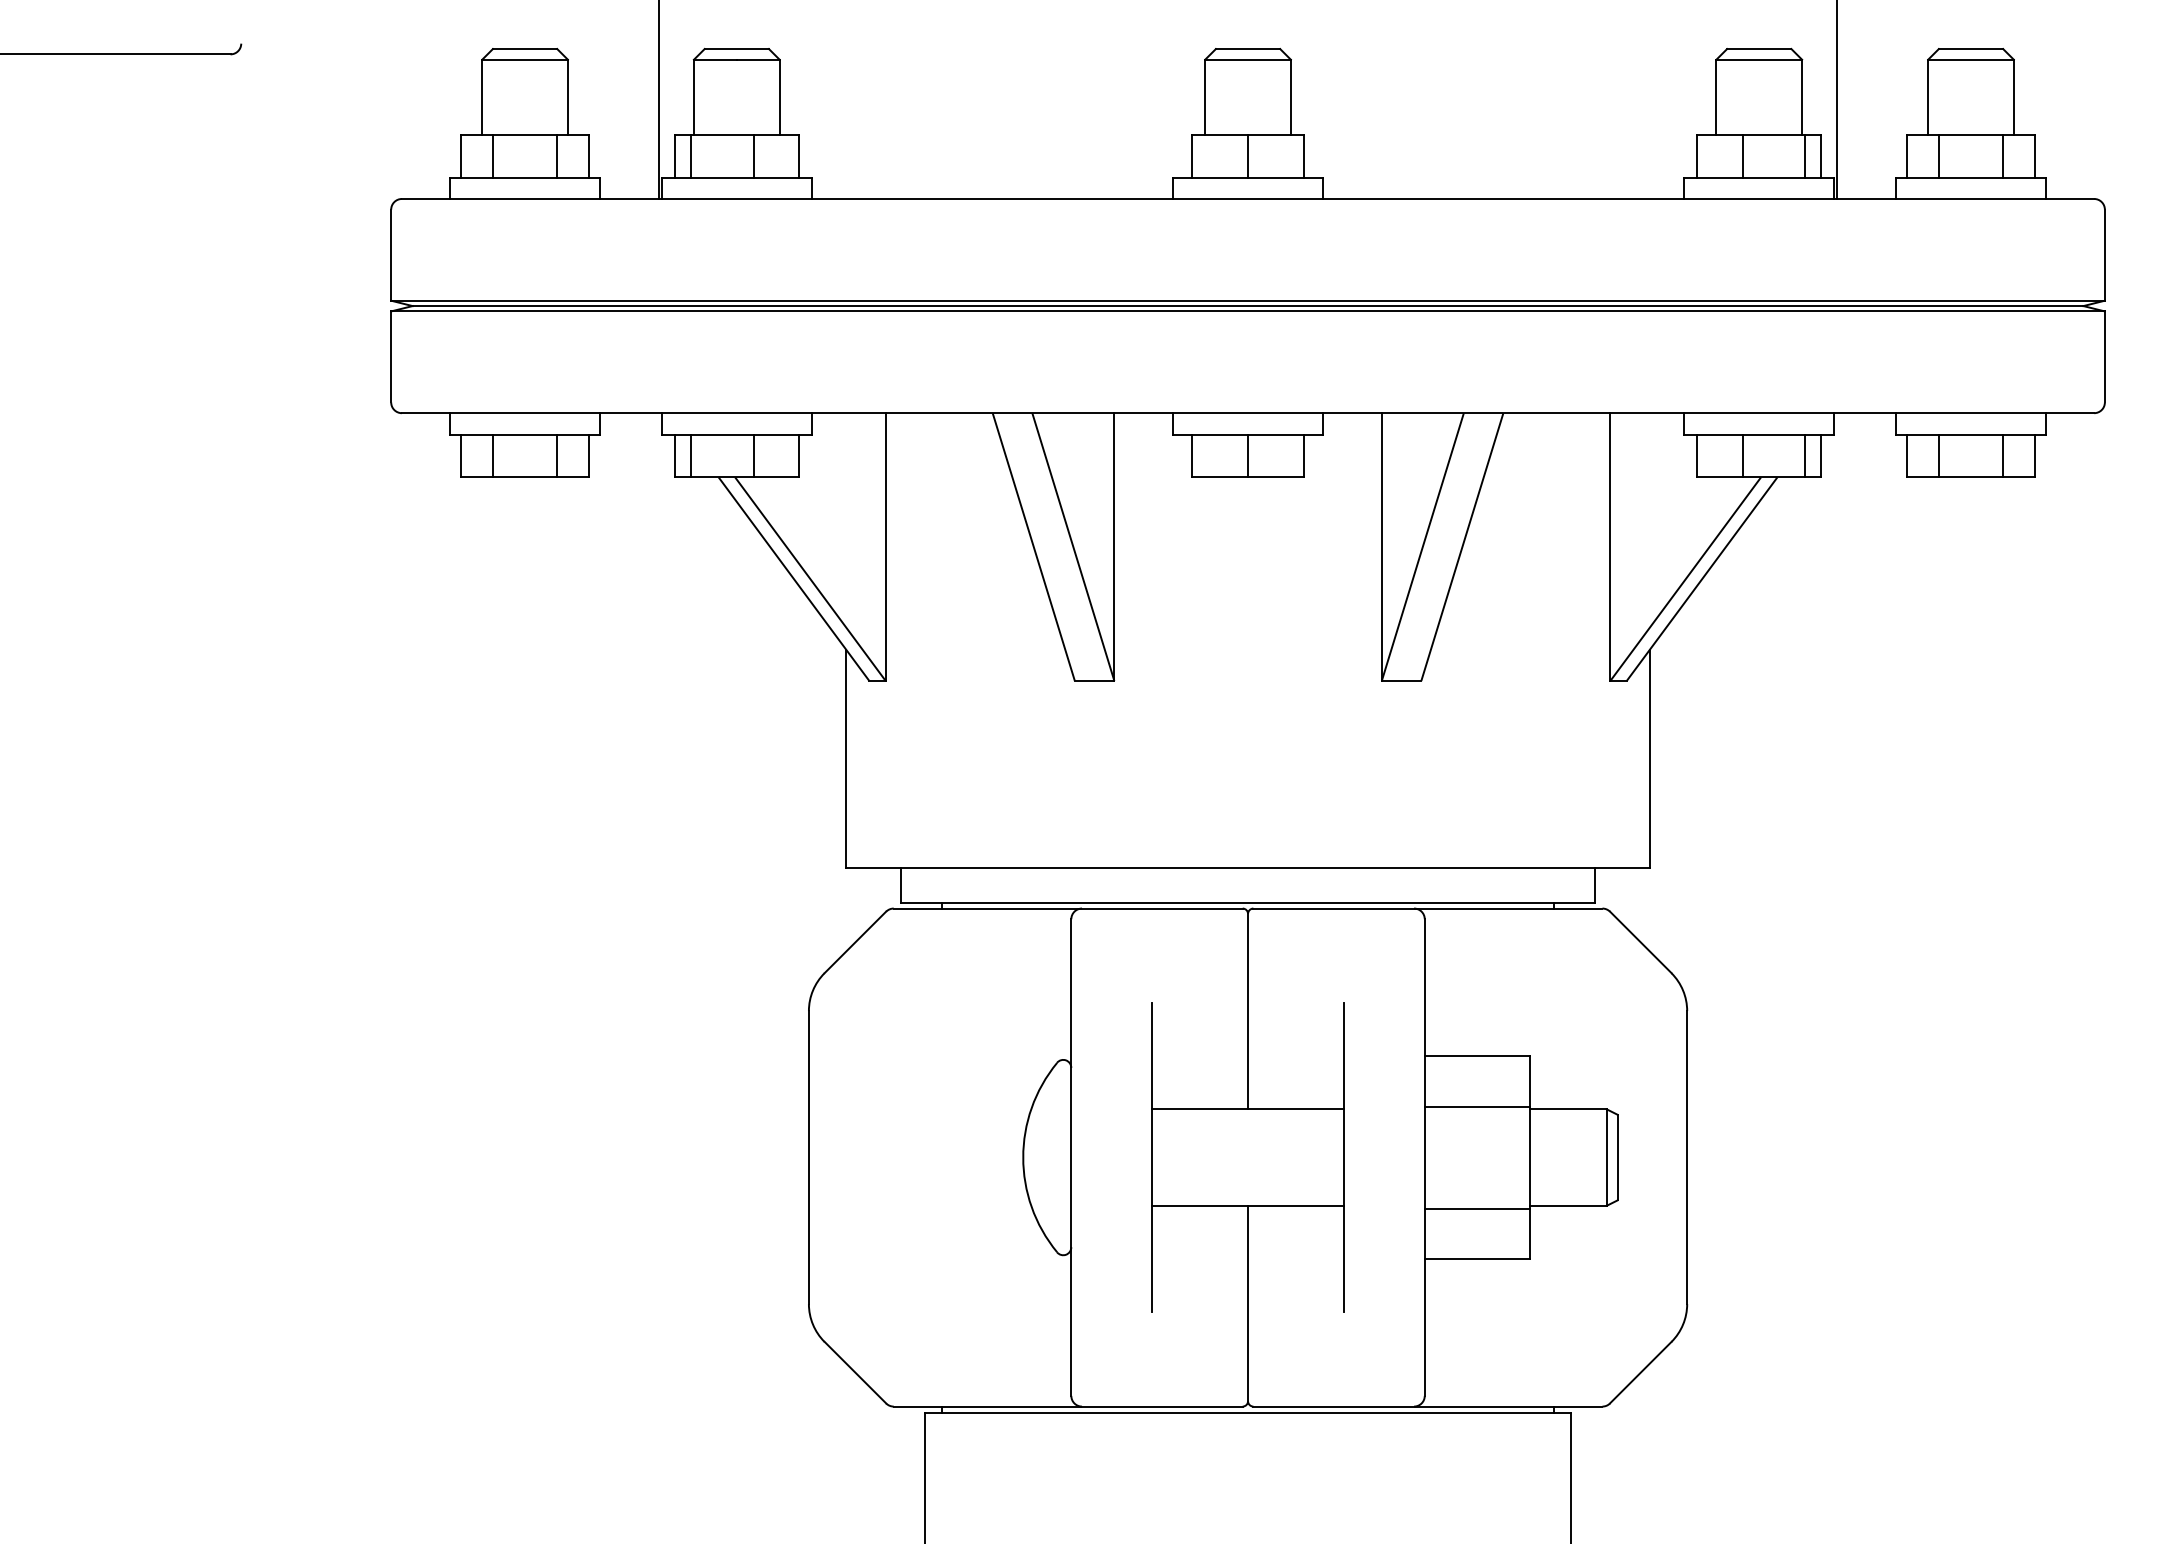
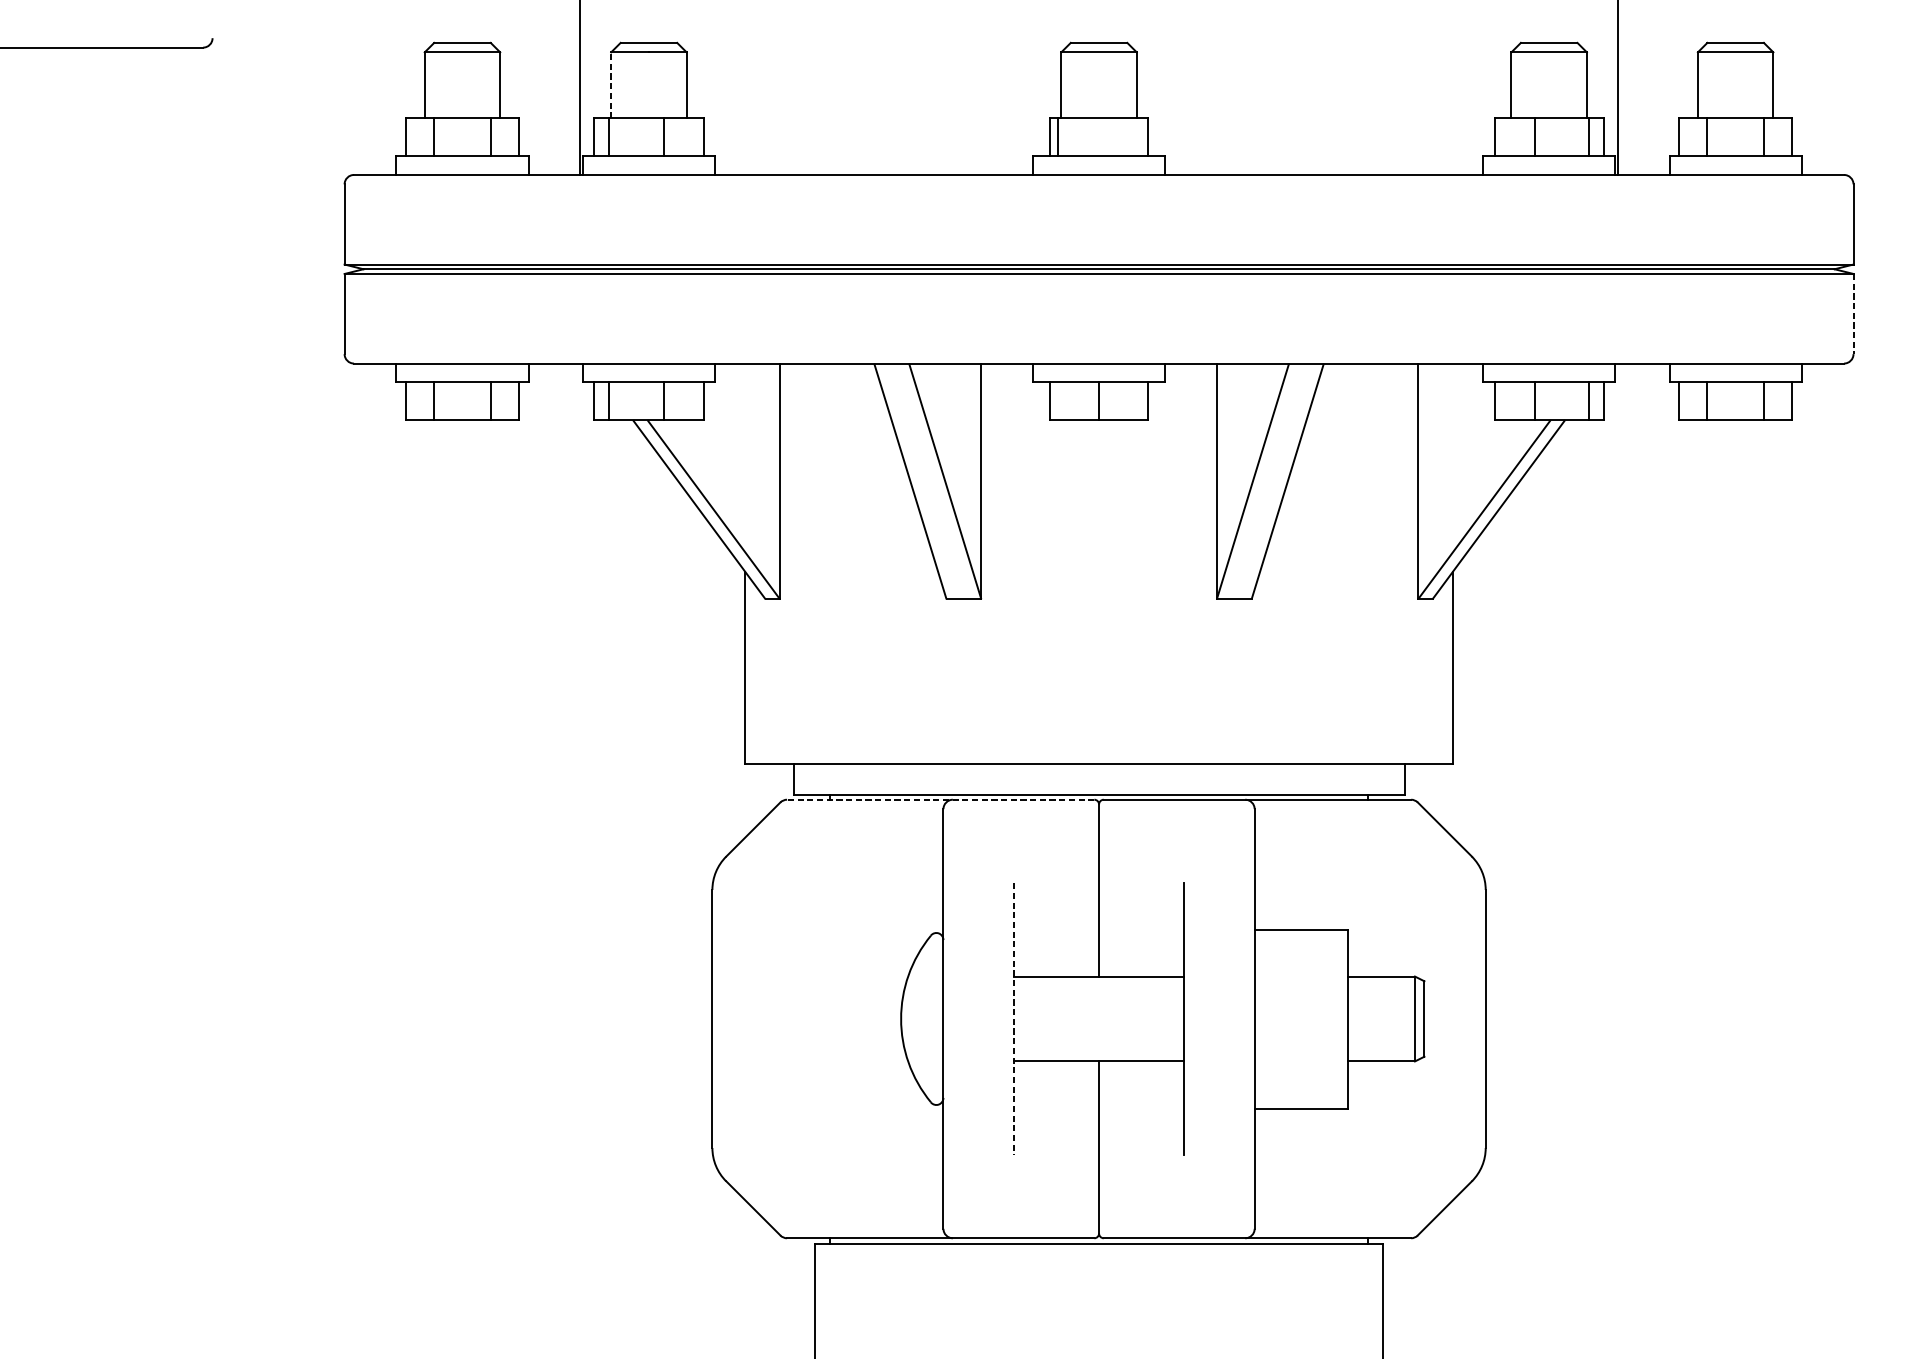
line: (693, 96) -> (610, 84), solid -> dashed
line: (1248, 155) -> (1058, 136), moved
line: (2104, 356) -> (1853, 313), solid -> dashed
line: (1067, 908) -> (940, 799), solid -> dashed
line: (1477, 1106) -> (1301, 974), removed
line: (1151, 1158) -> (1014, 1019), solid -> dashed
line: (1477, 1208) -> (1301, 1063), removed

